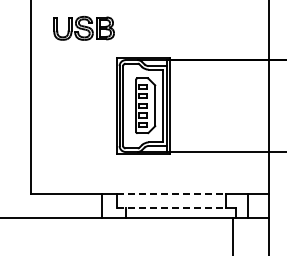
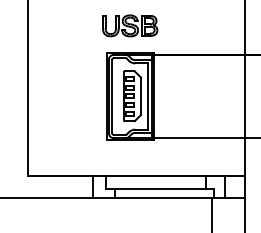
part: (83, 28) -> (129, 25), moved
line: (171, 193) -> (155, 176), dashed -> solid
line: (171, 208) -> (155, 189), dashed -> solid

